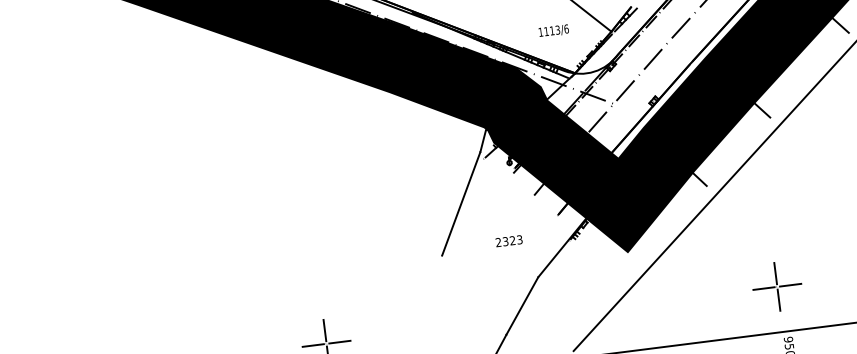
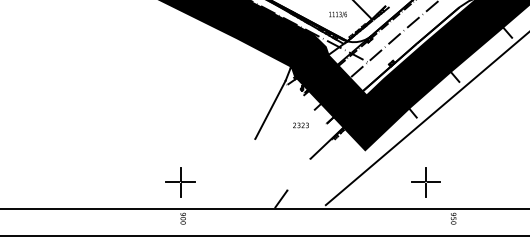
text: (508, 241) -> (300, 125), moved
part: (776, 287) -> (425, 182), moved
line: (521, 305) -> (298, 174), removed

